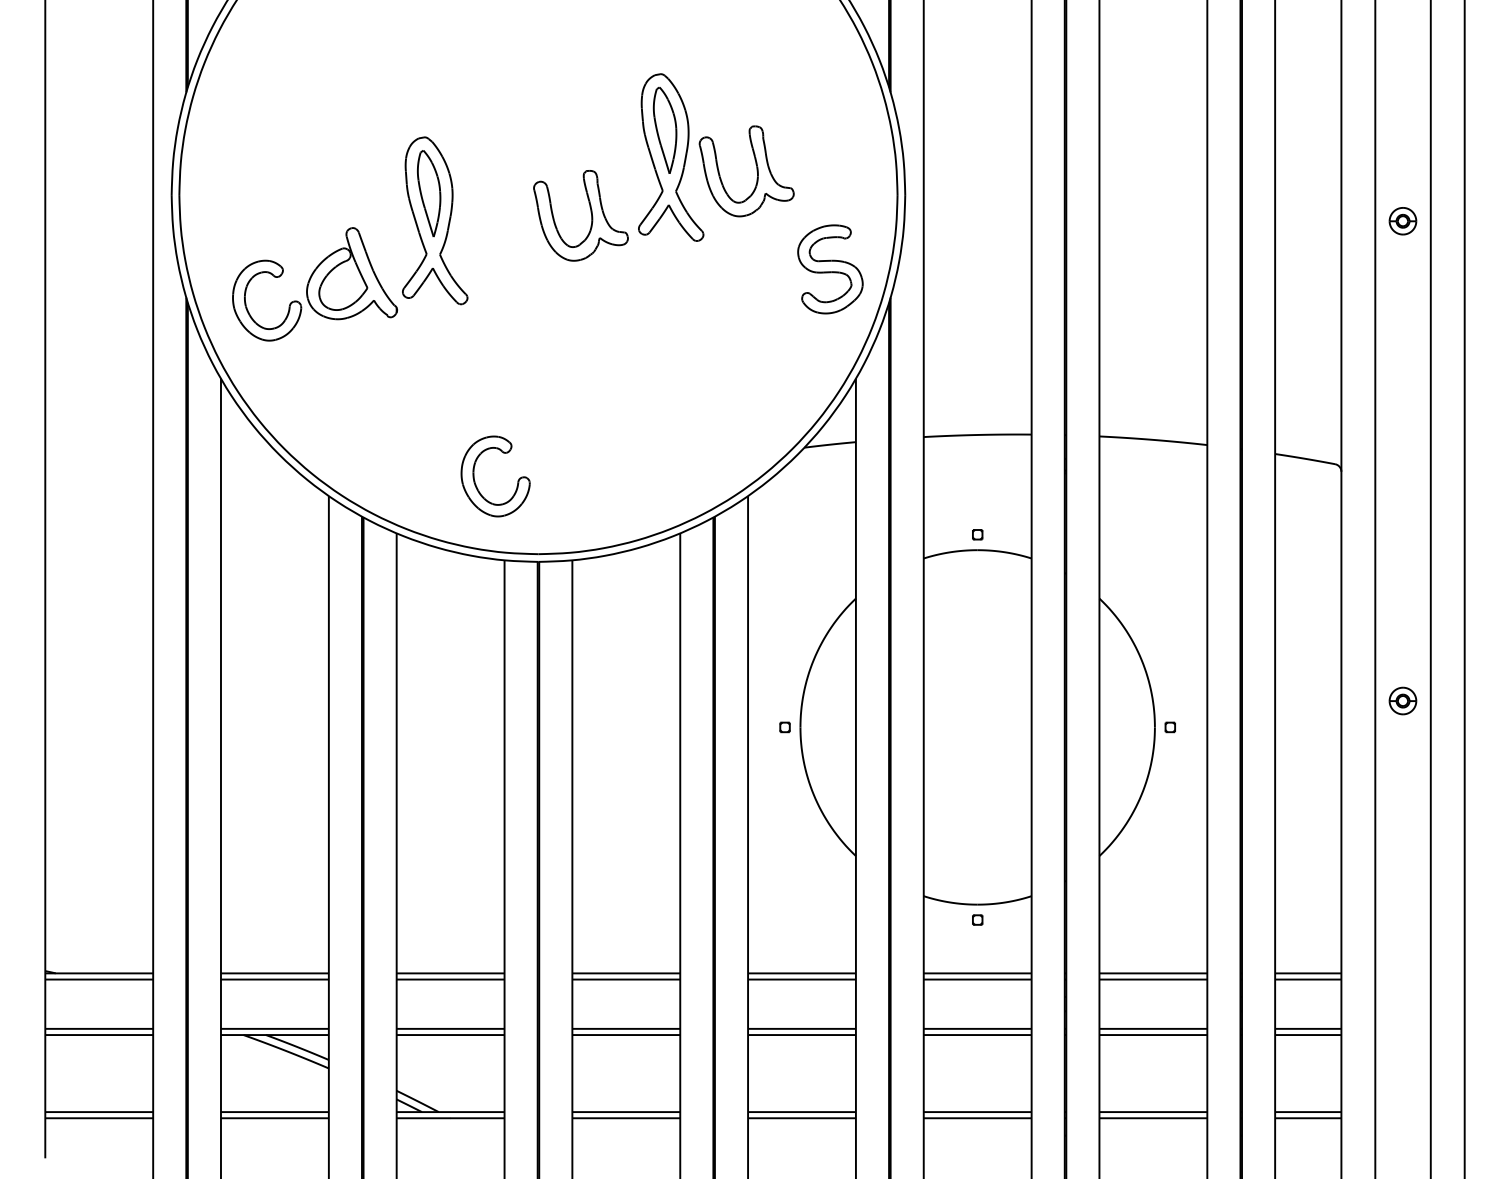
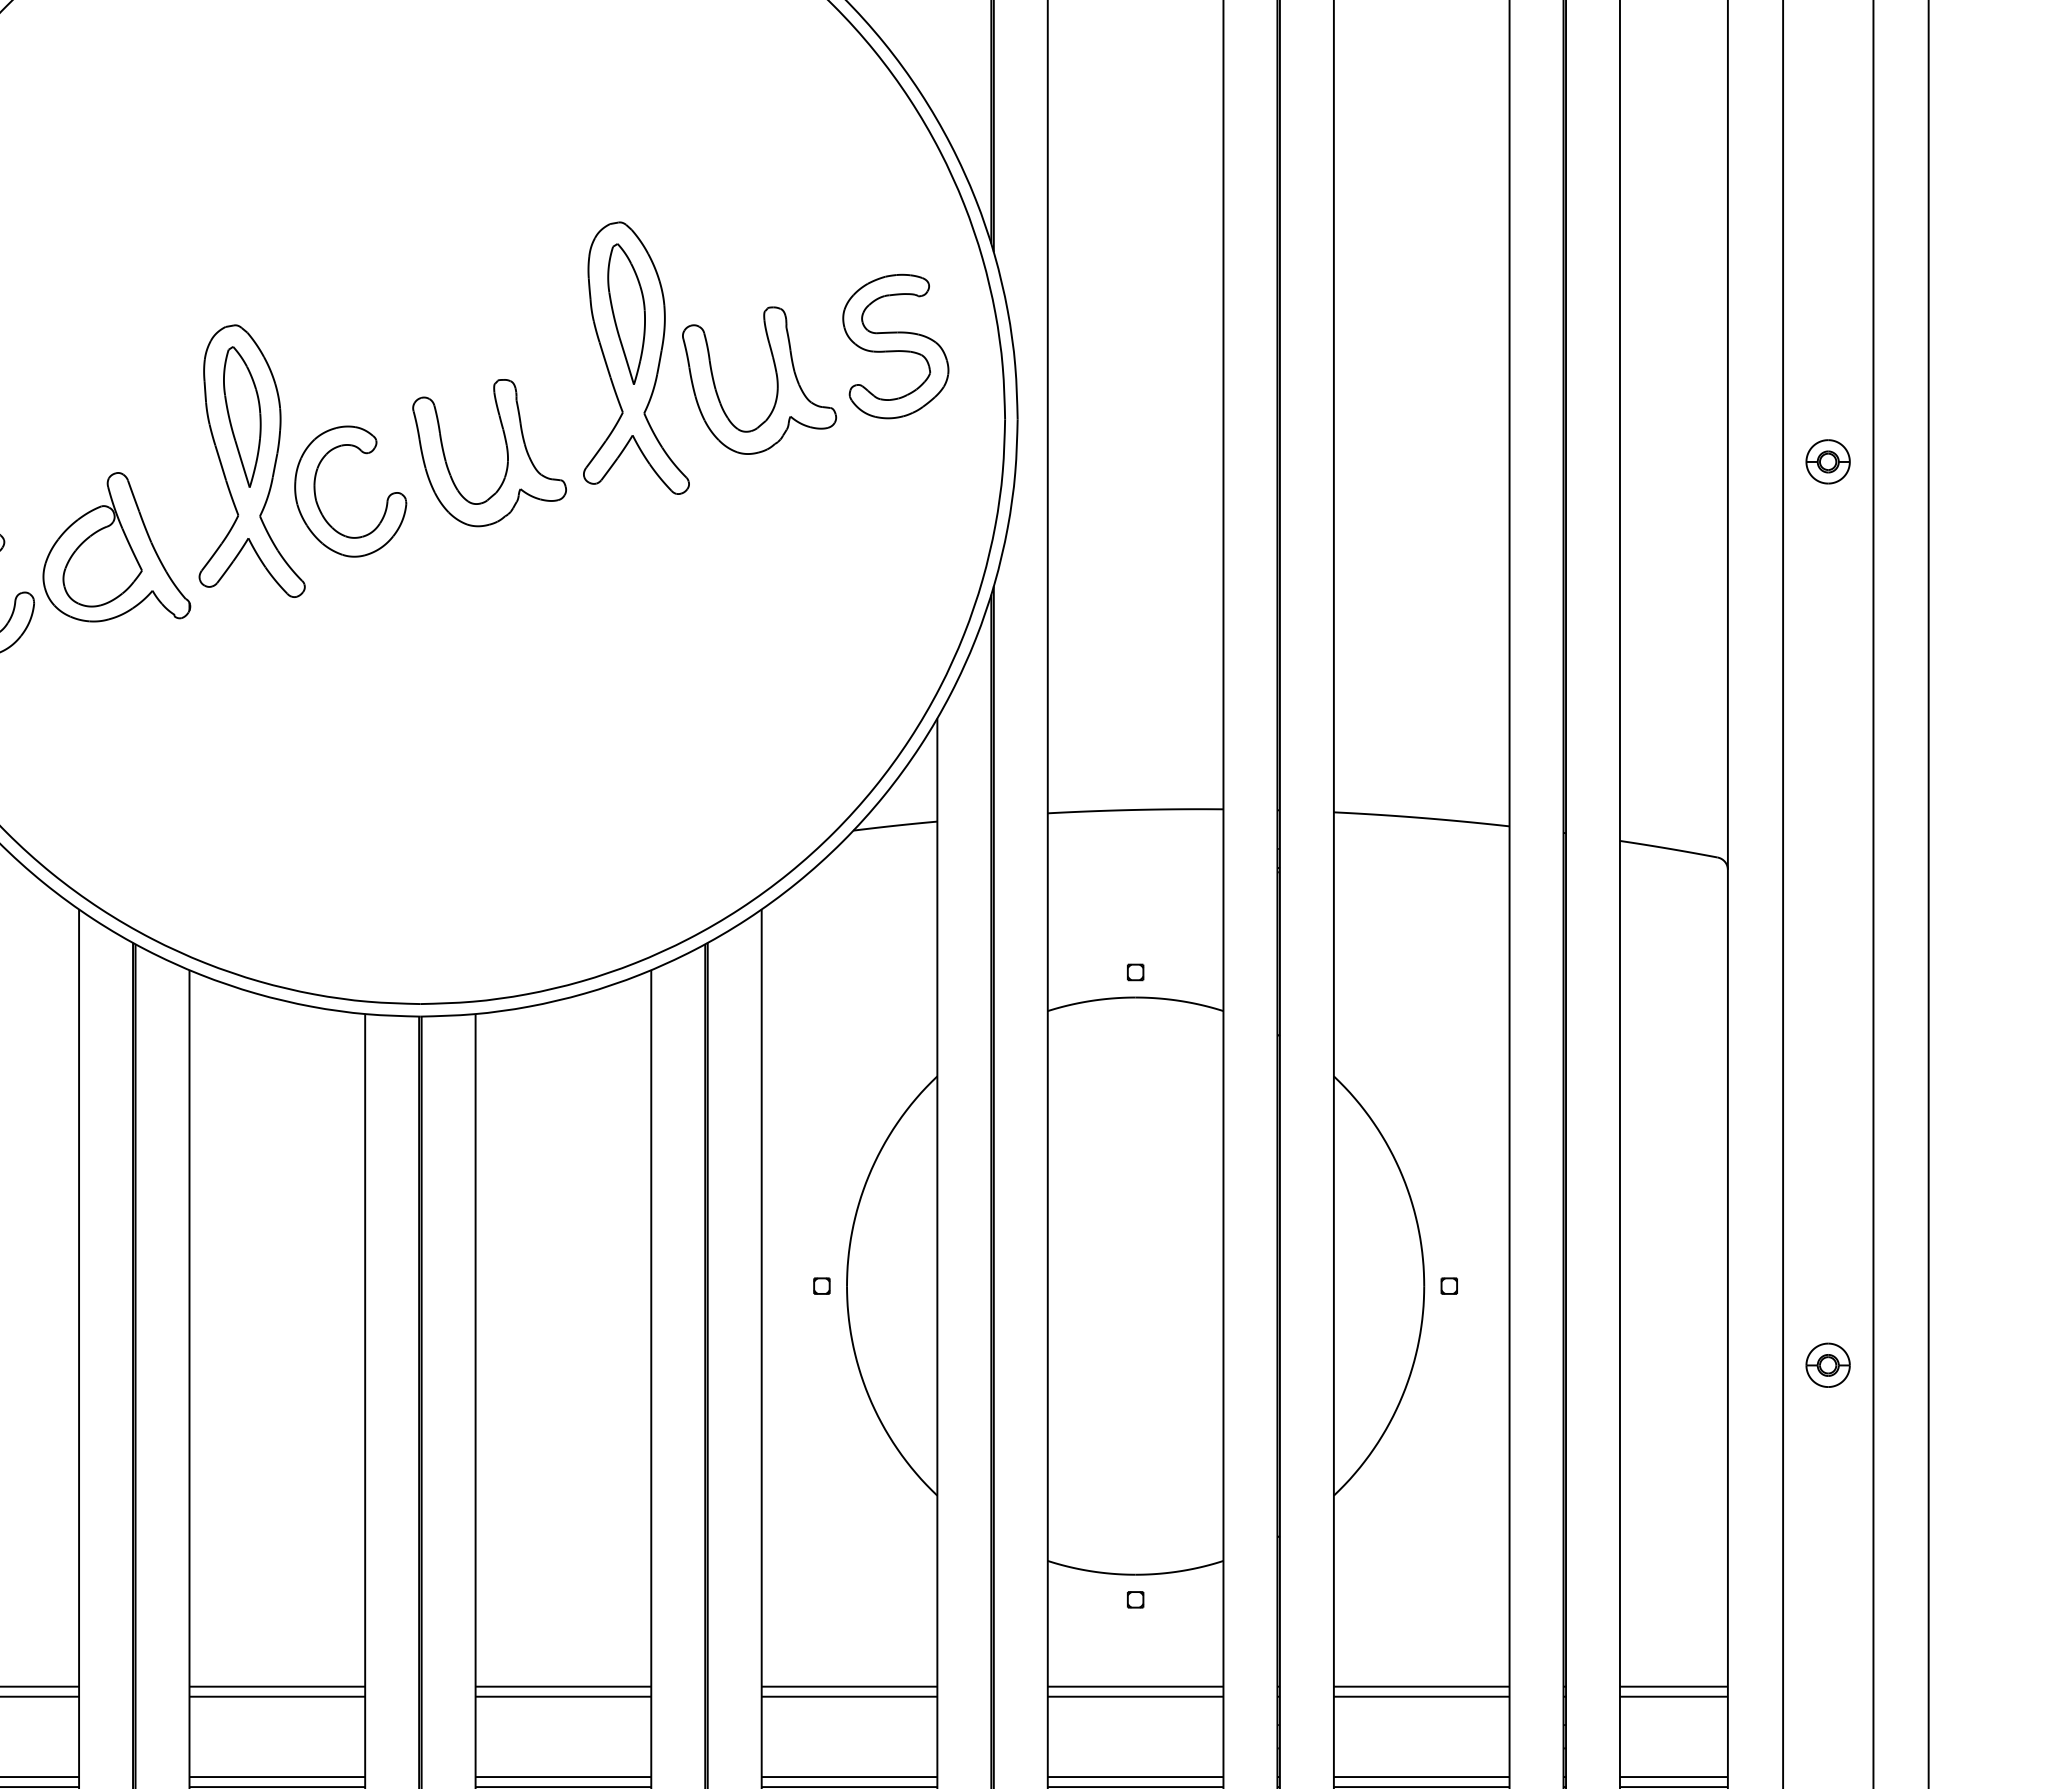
part: (830, 269) -> (895, 346), moved
part: (475, 480) -> (317, 498), moved
part: (1402, 700) -> (1827, 1364), moved

